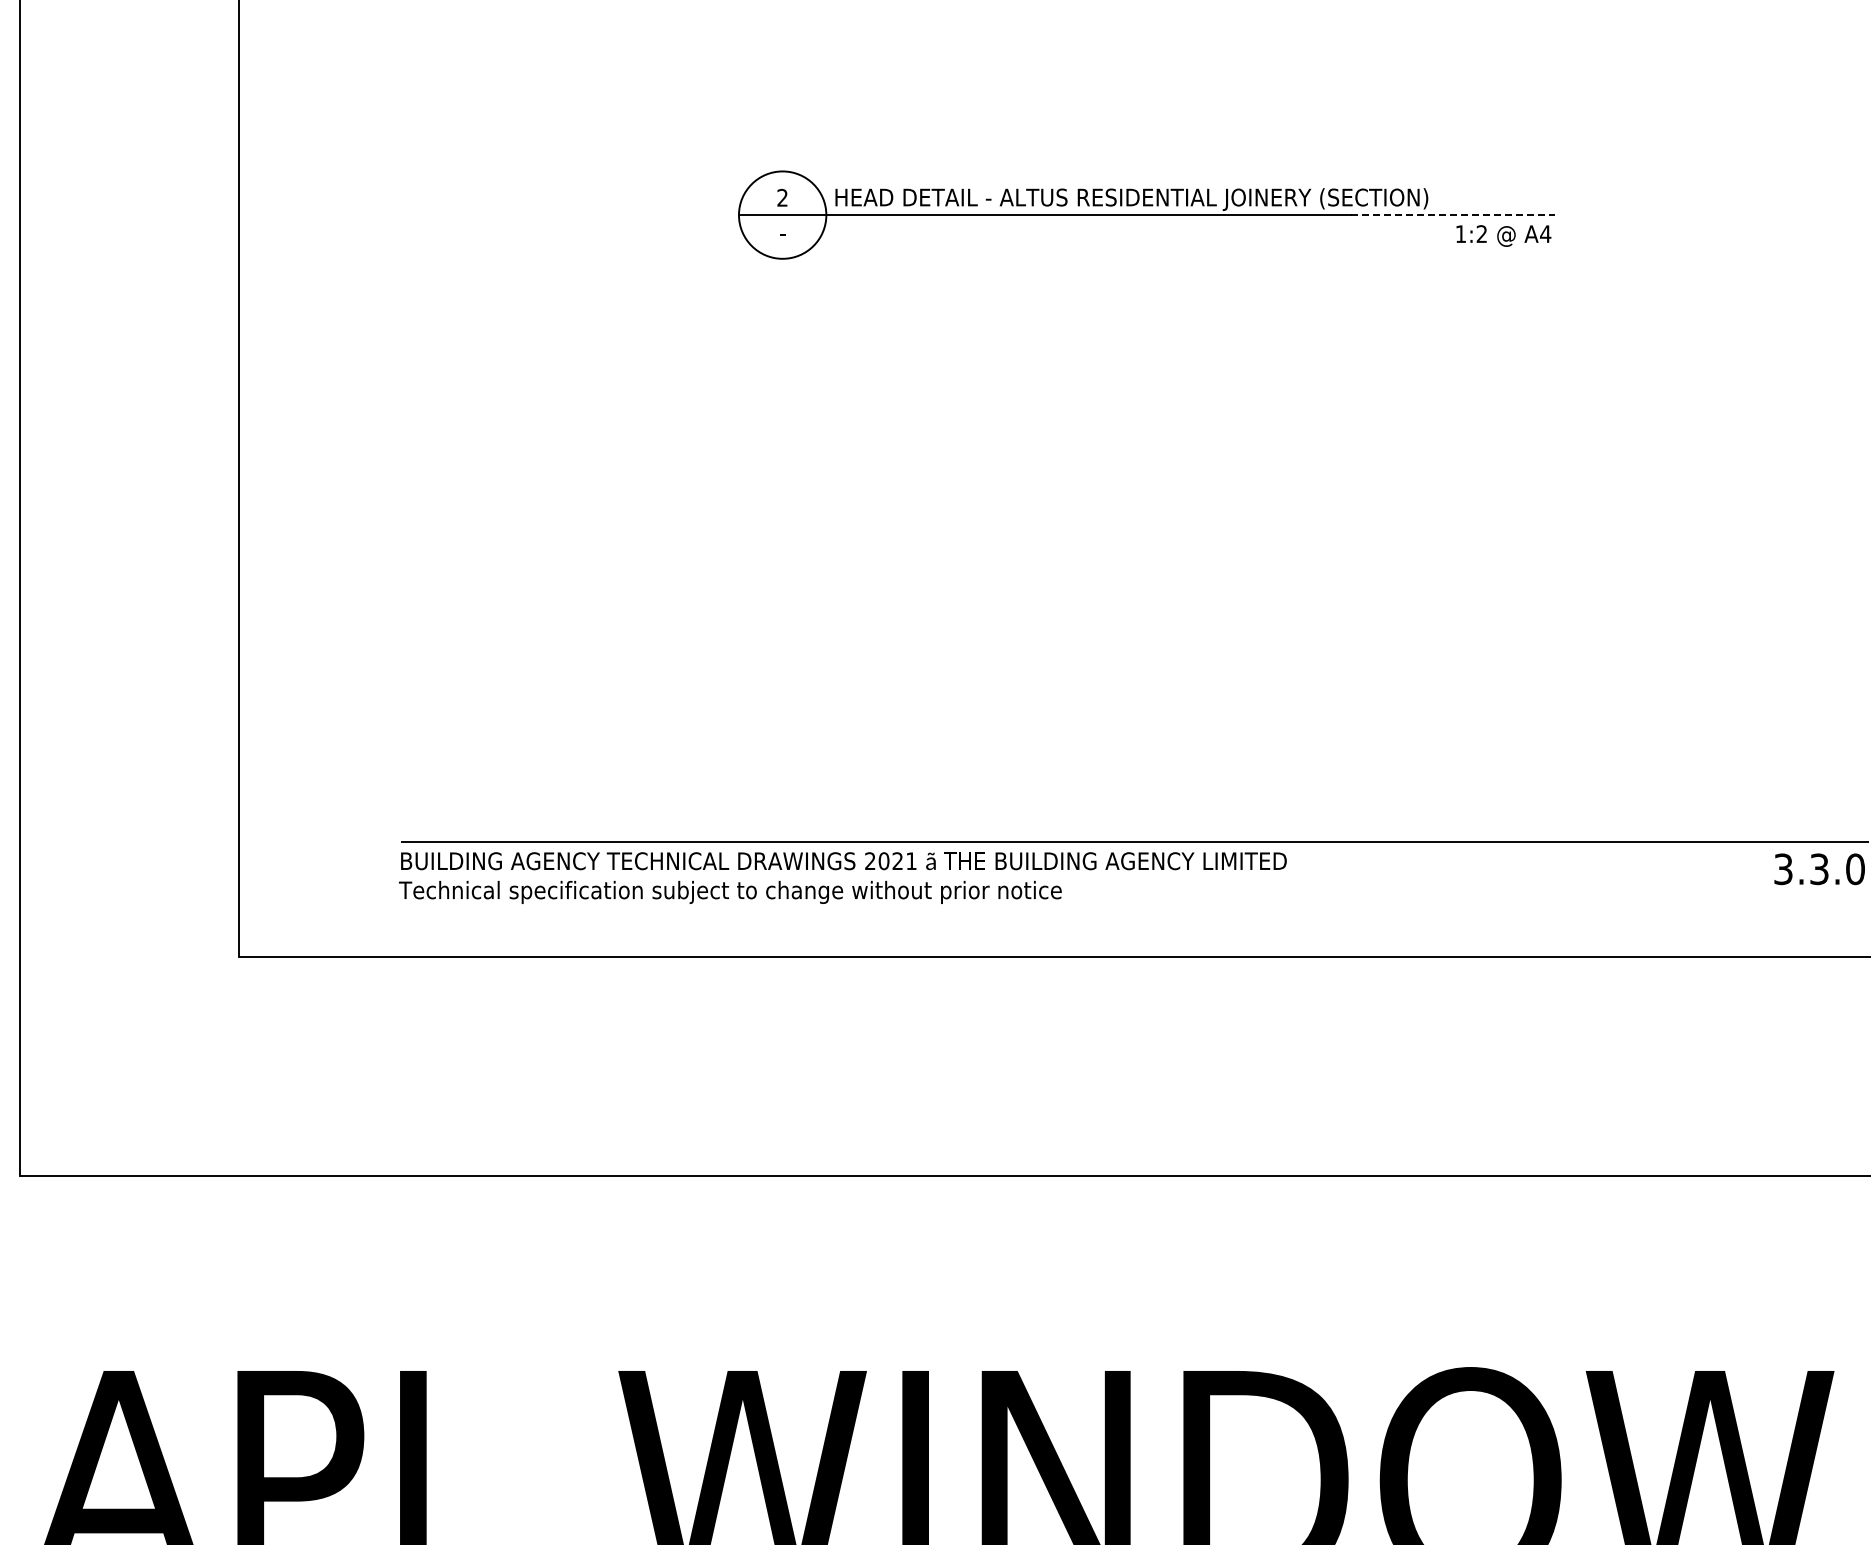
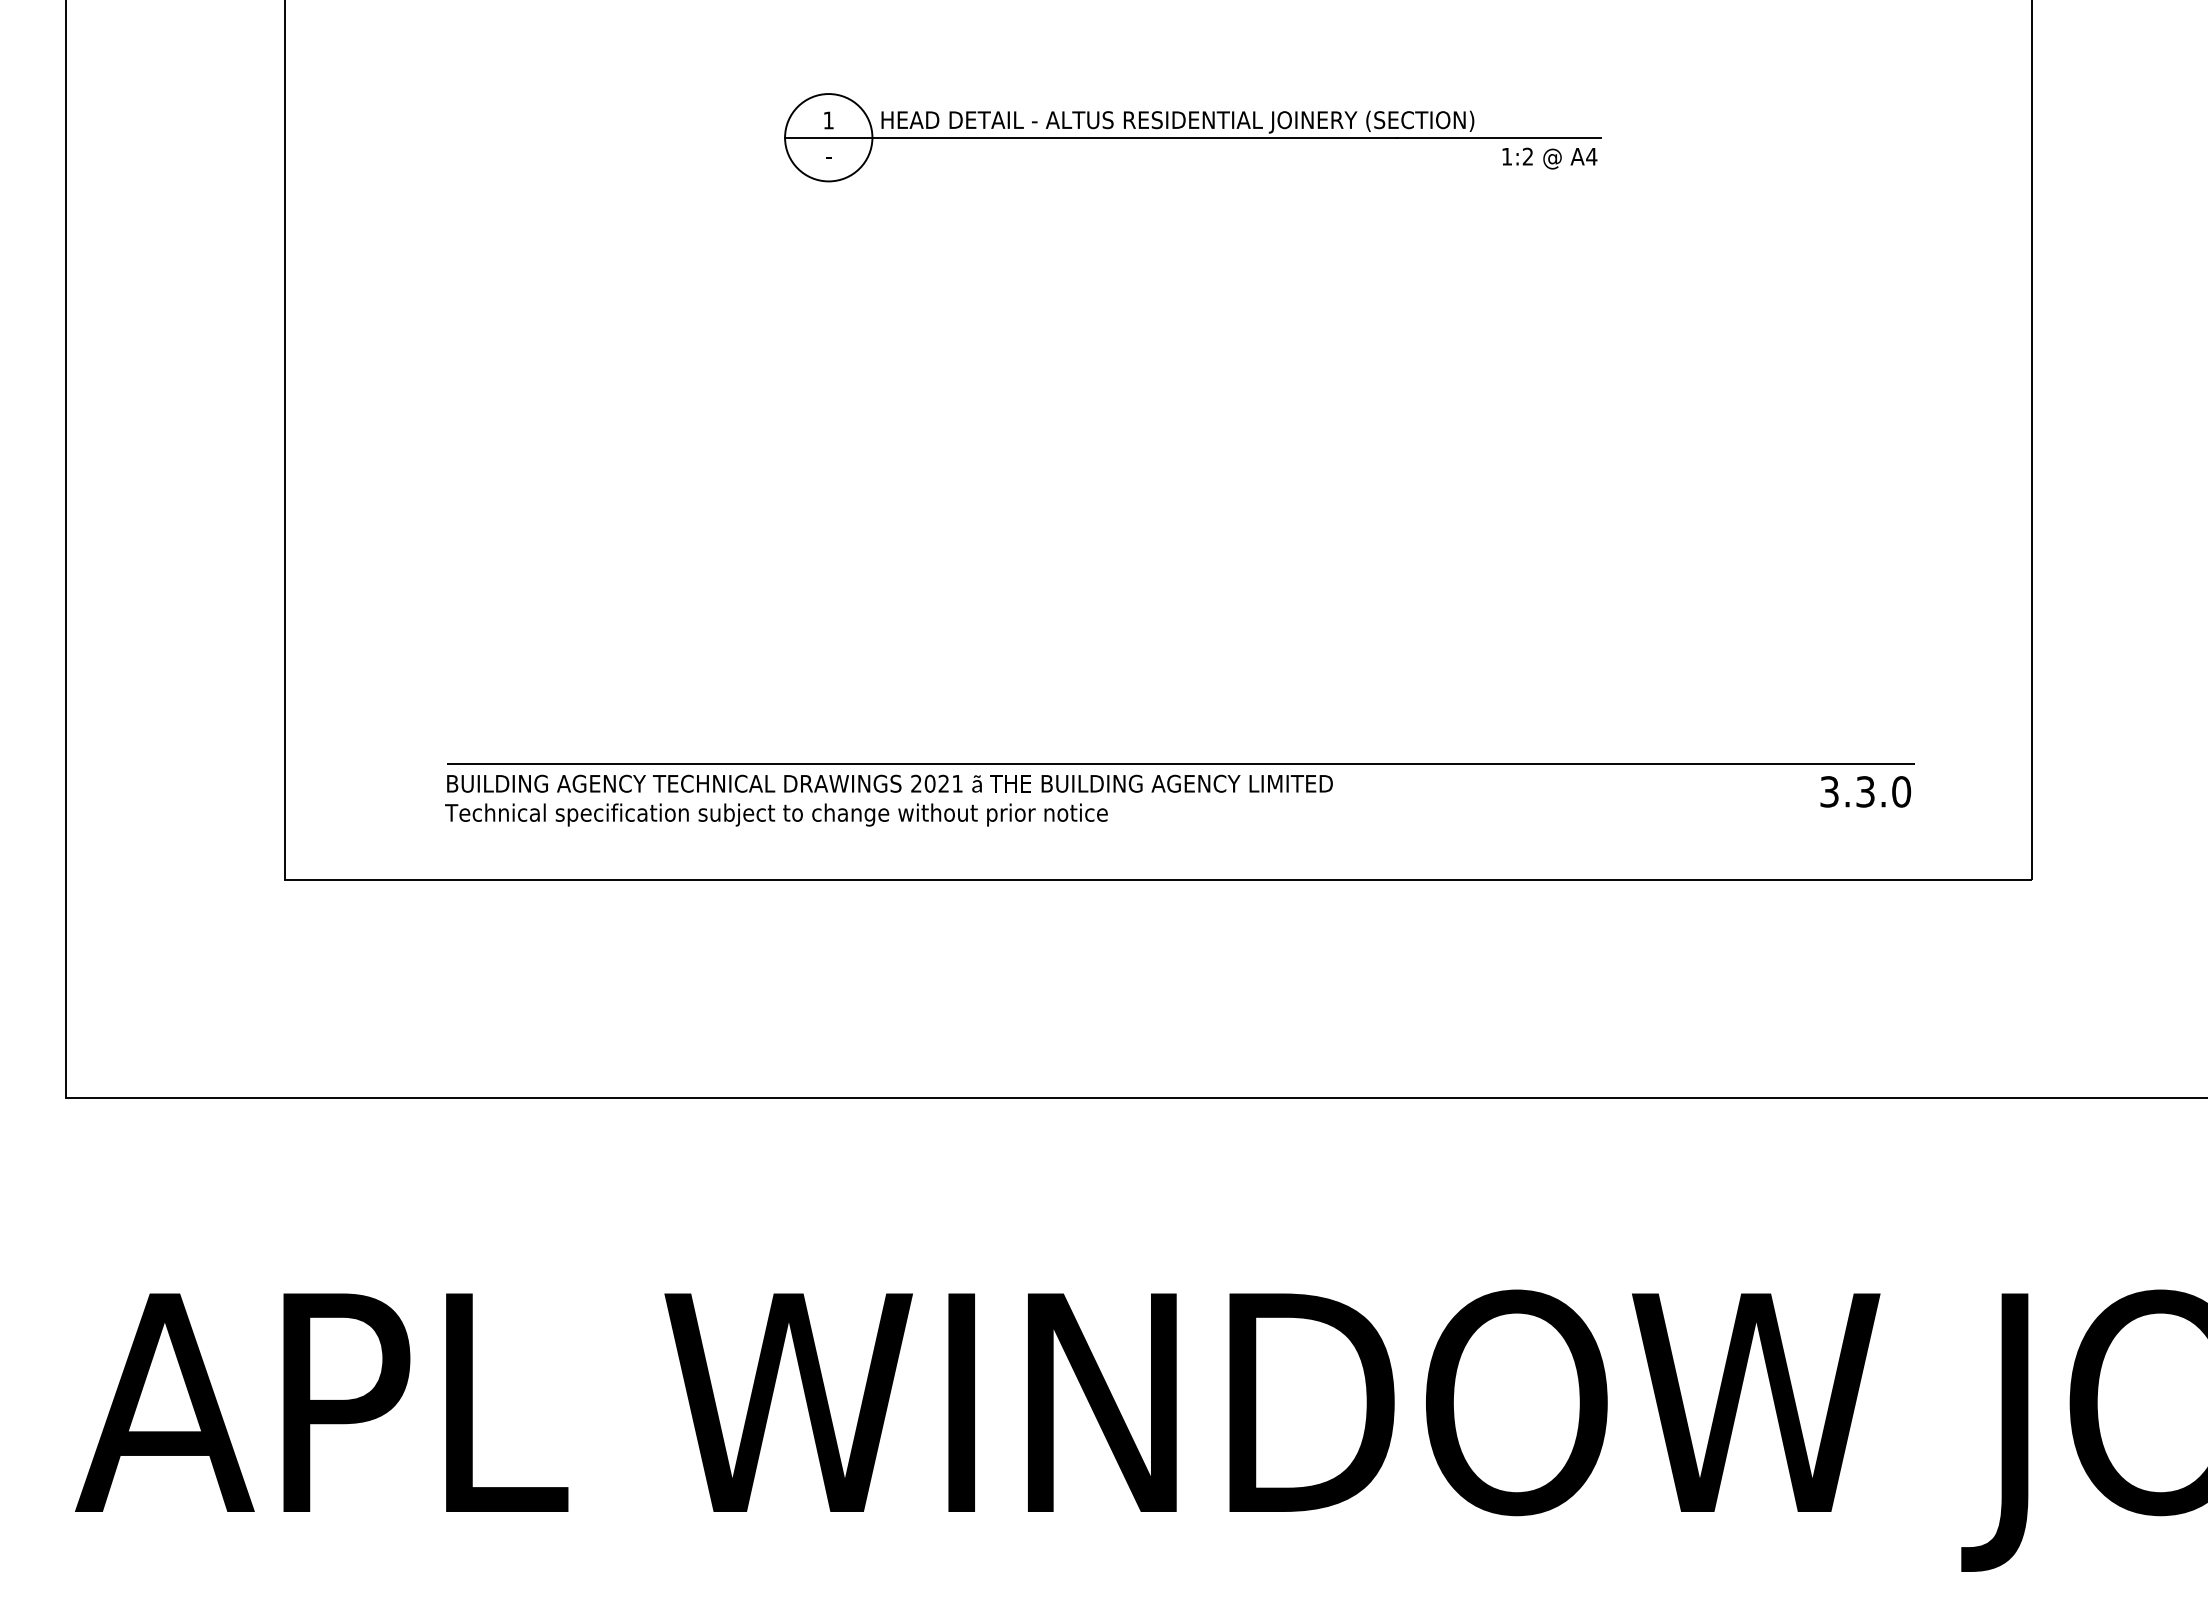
text: (782, 197) -> (828, 120), 2 -> 1
line: (1452, 214) -> (1498, 137), dashed -> solid

